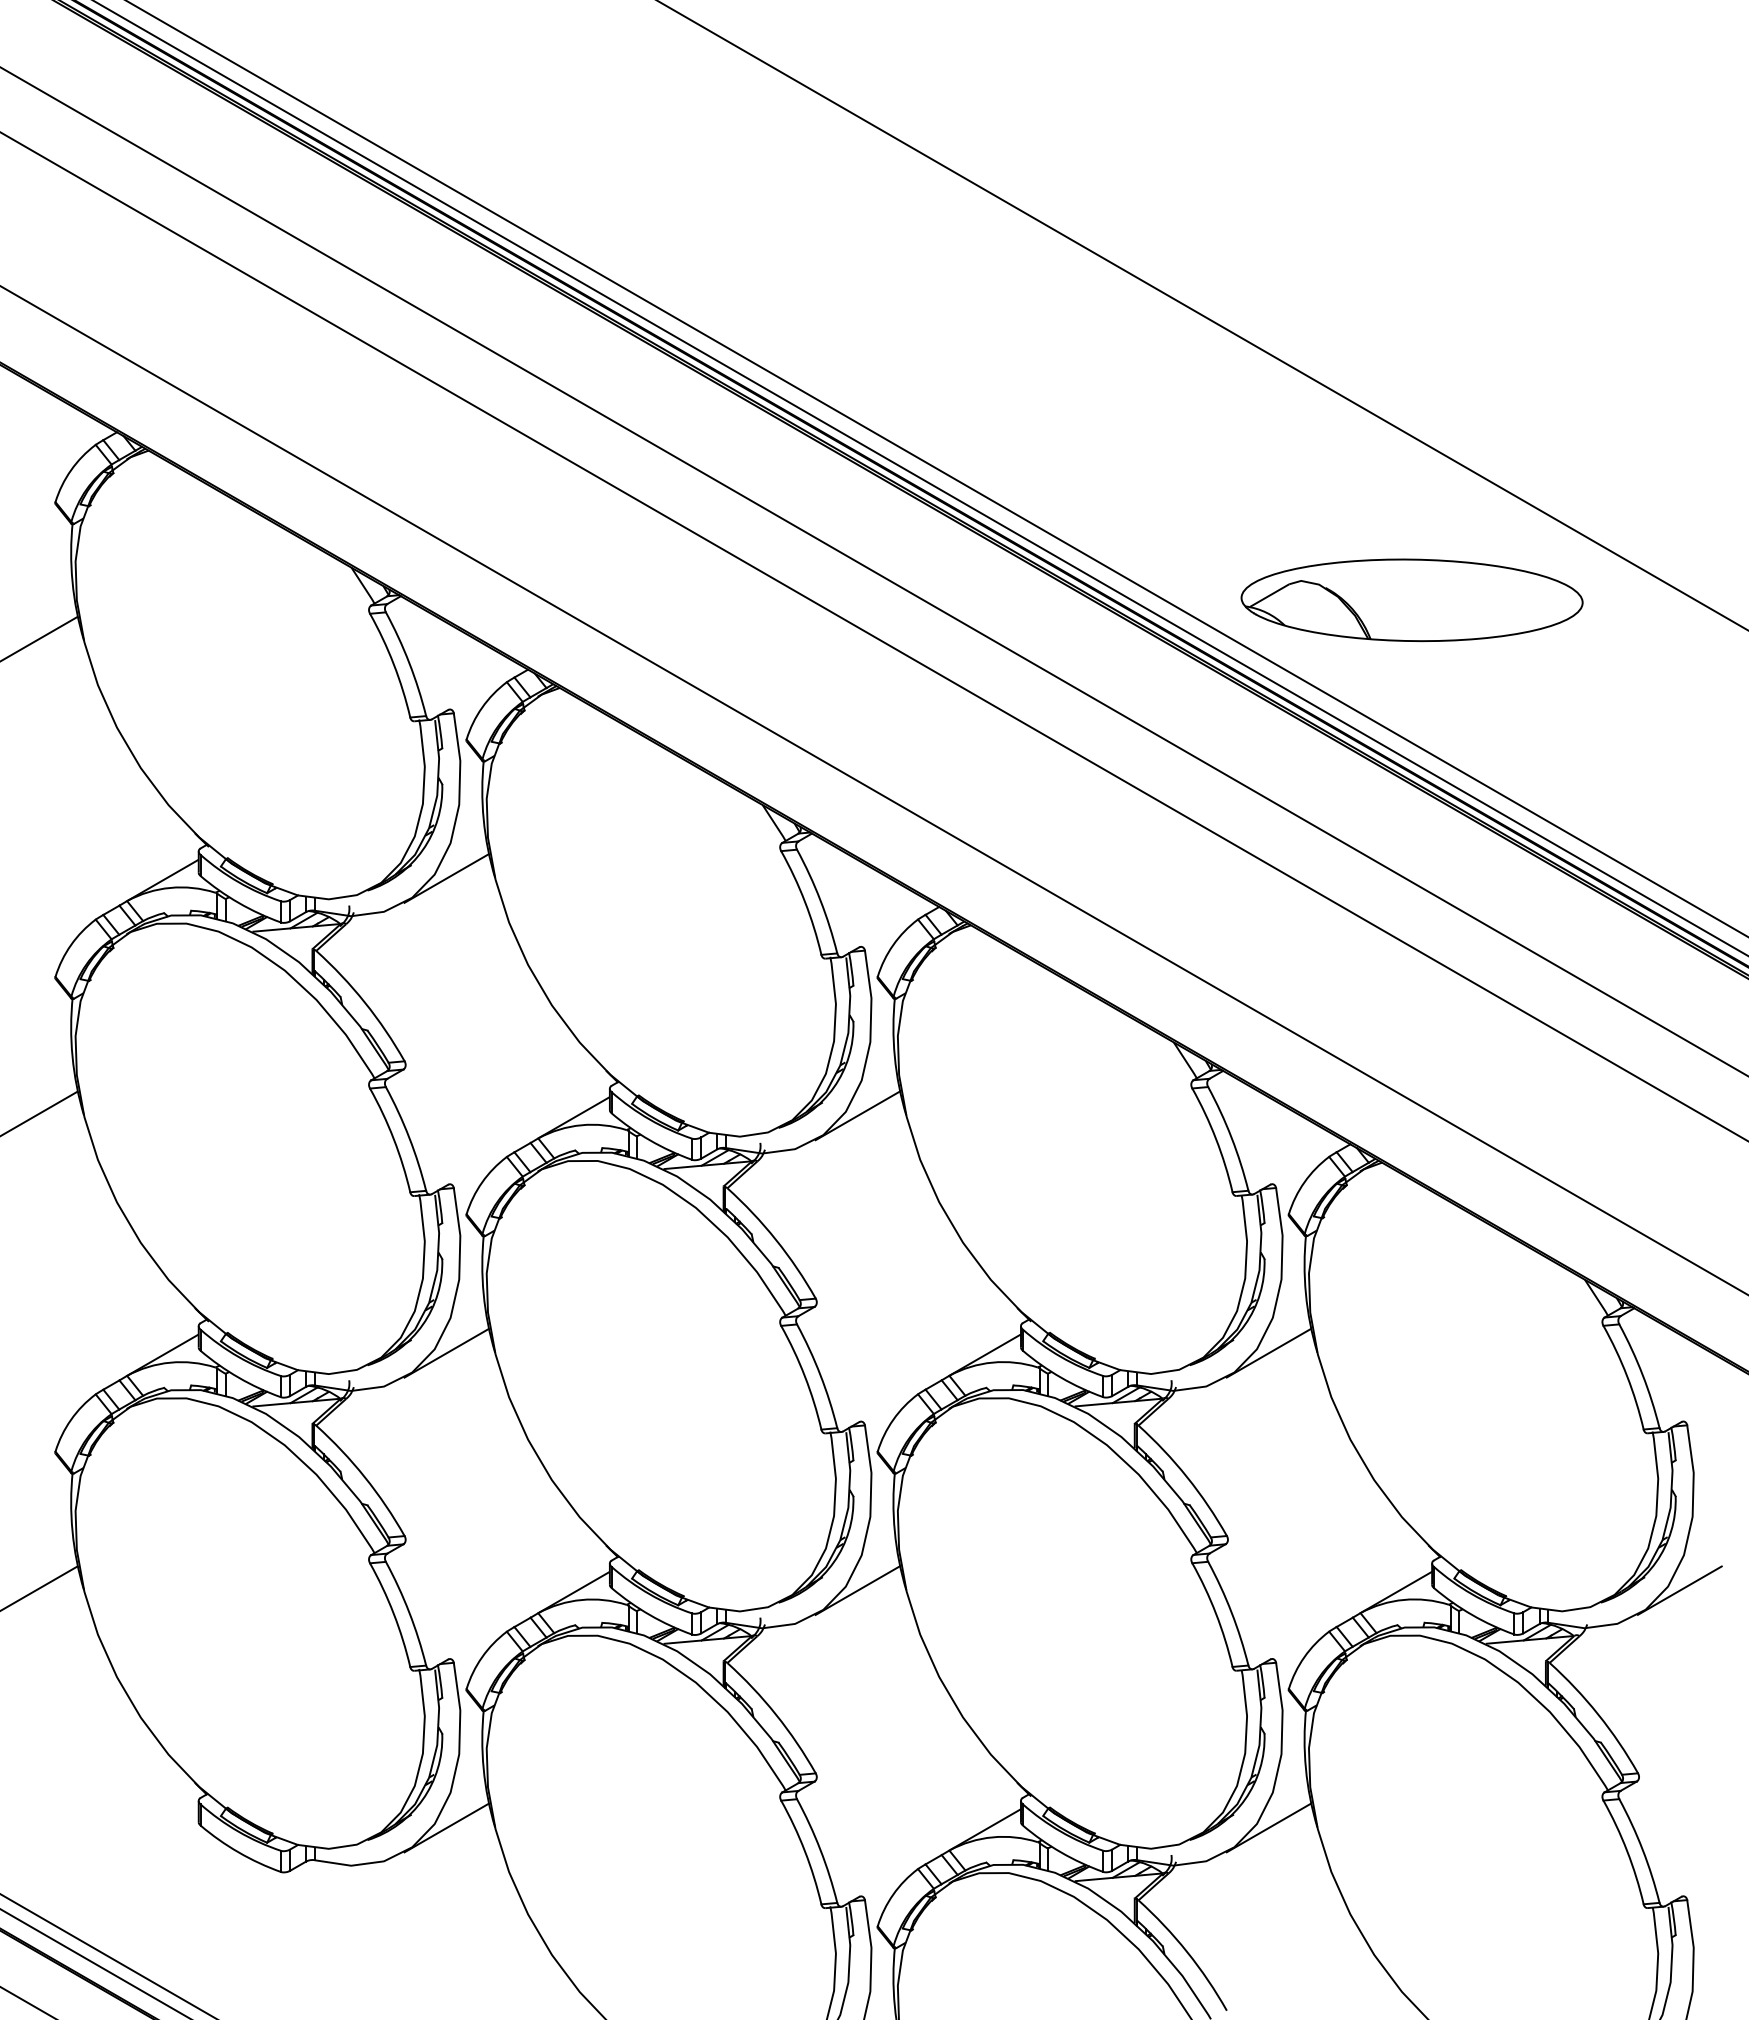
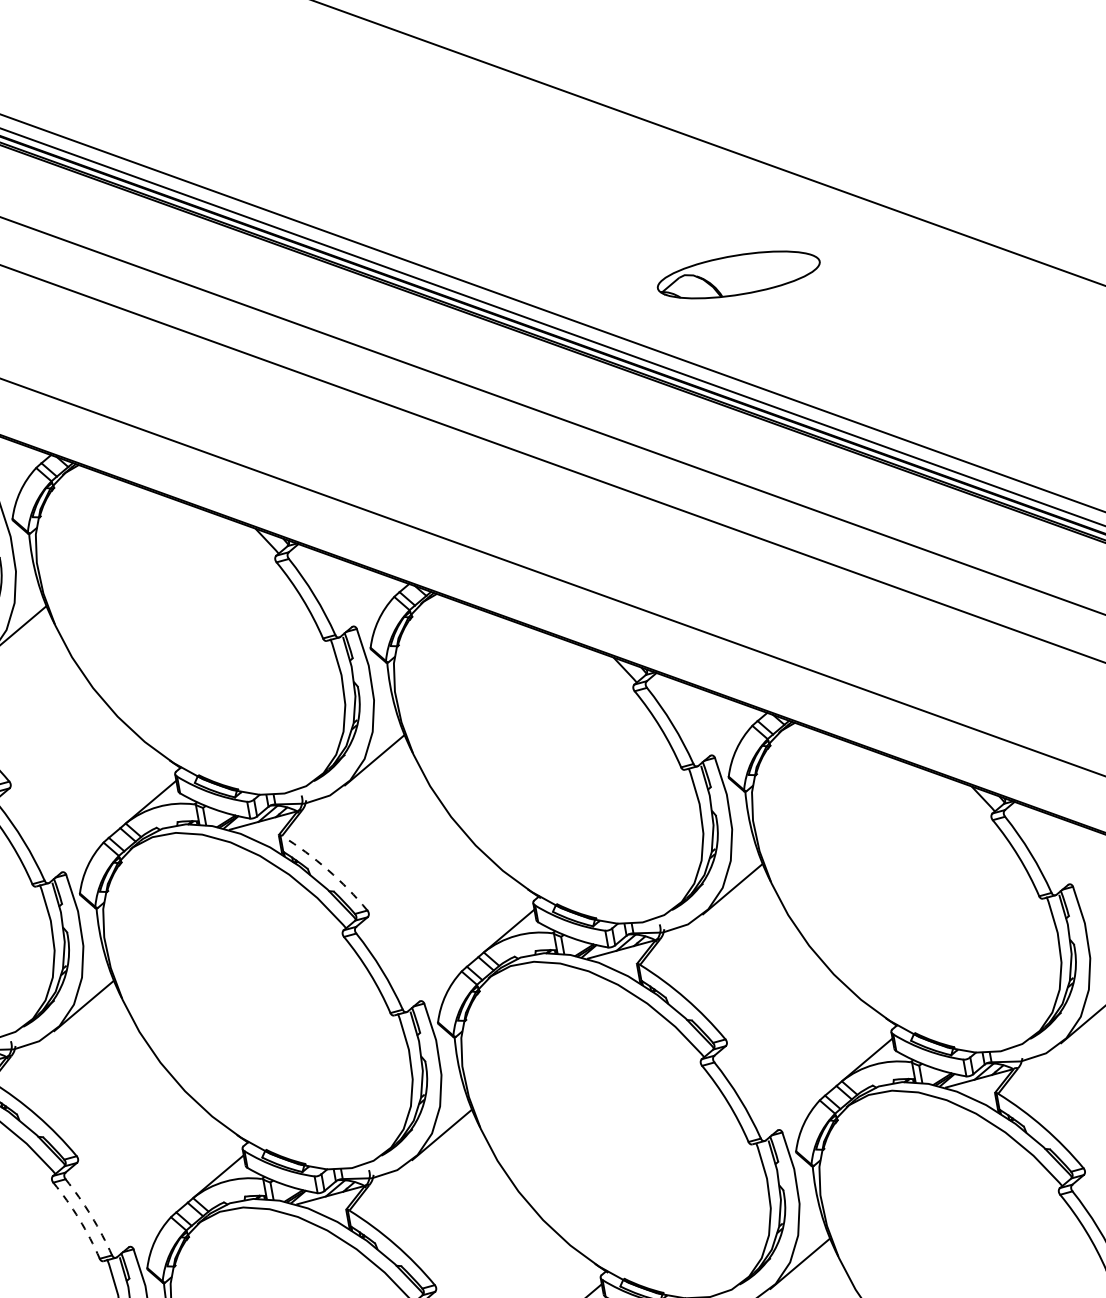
part: (1411, 600) -> (738, 275), size x0.6
arc: (776, 1239) -> (328, 869), solid -> dashed
arc: (409, 1612) -> (91, 1215), solid -> dashed
arc: (393, 1613) -> (78, 1218), solid -> dashed

